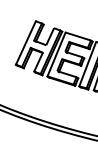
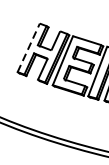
line: (25, 42) -> (28, 47), solid -> dashed

